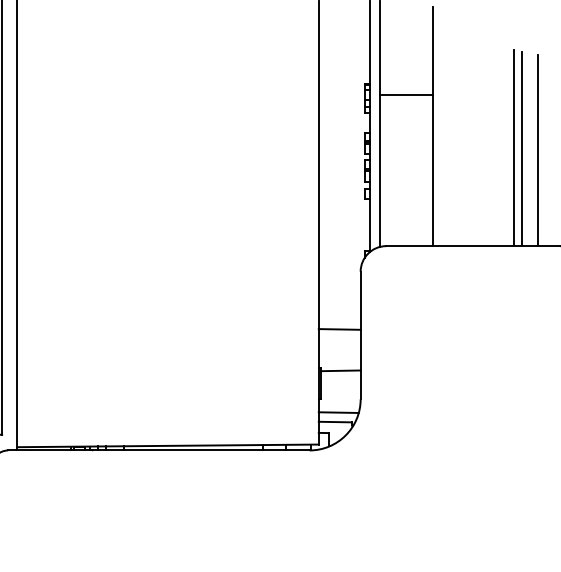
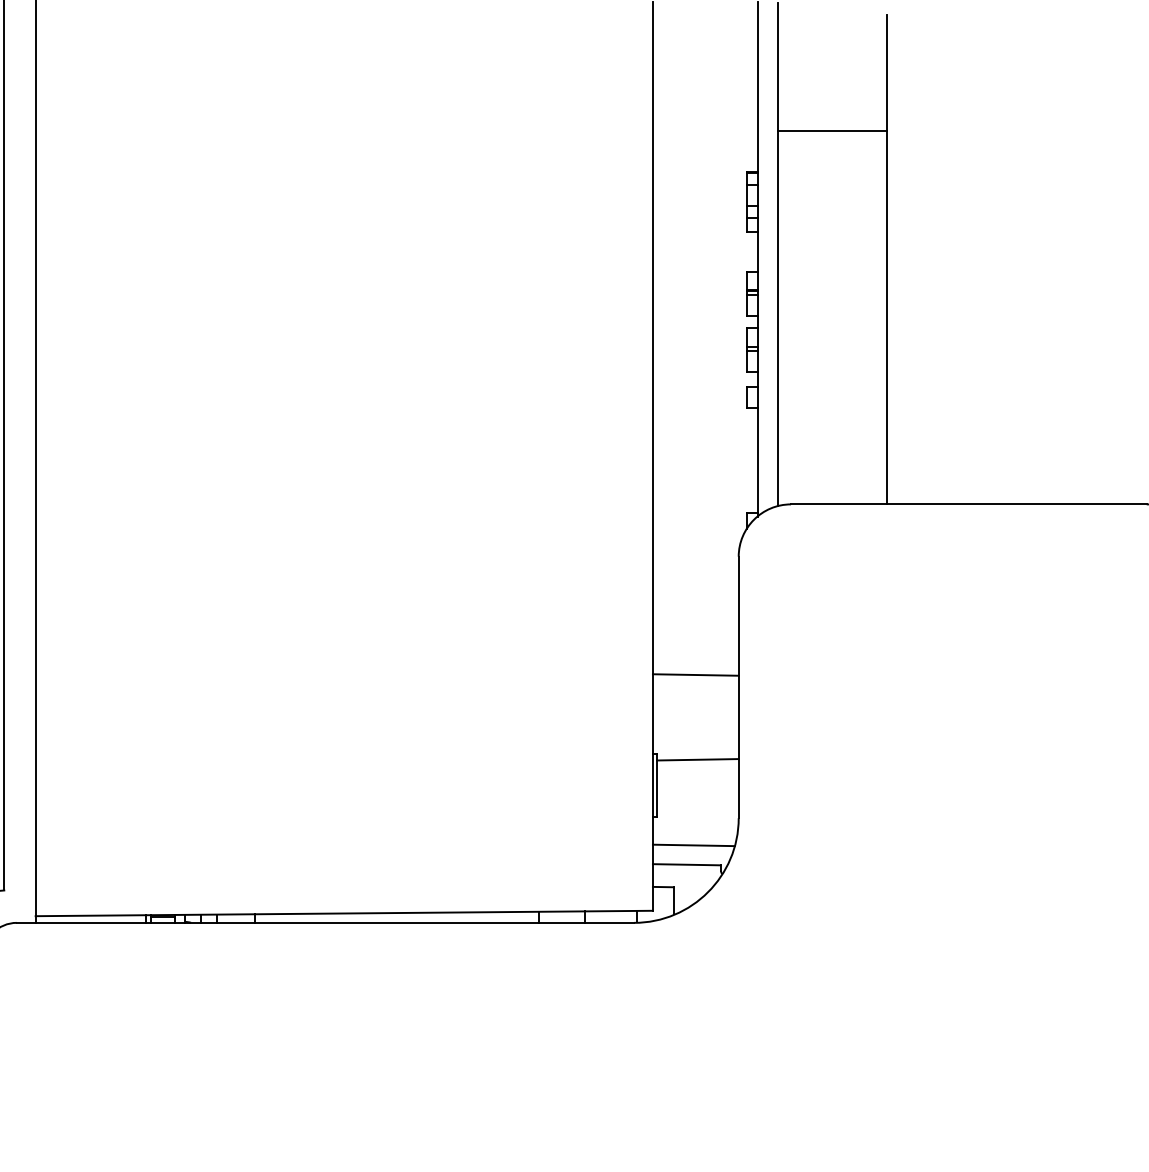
line: (406, 95) -> (832, 132), moved
line: (514, 147) -> (1053, 302), removed
line: (522, 148) -> (1070, 304), removed
line: (538, 150) -> (1102, 308), removed

